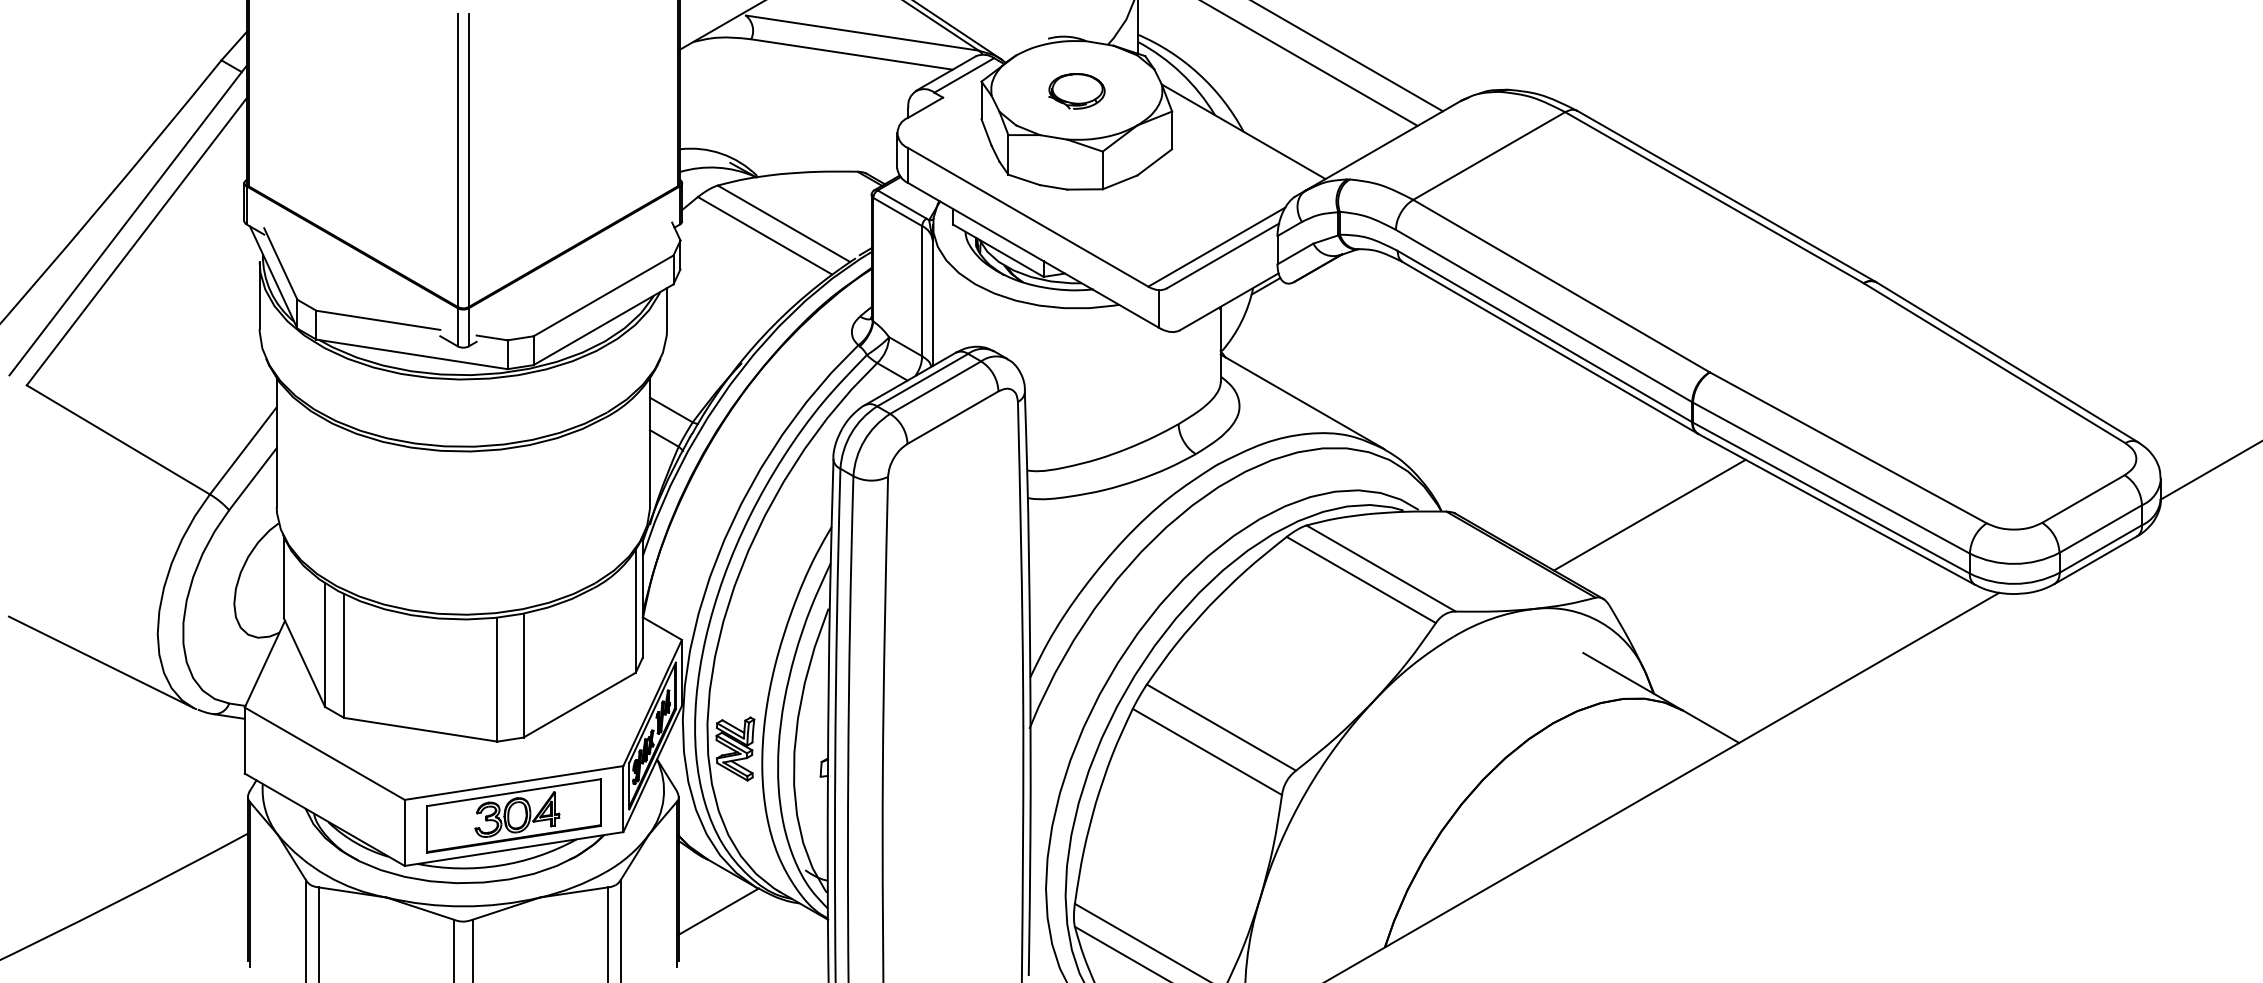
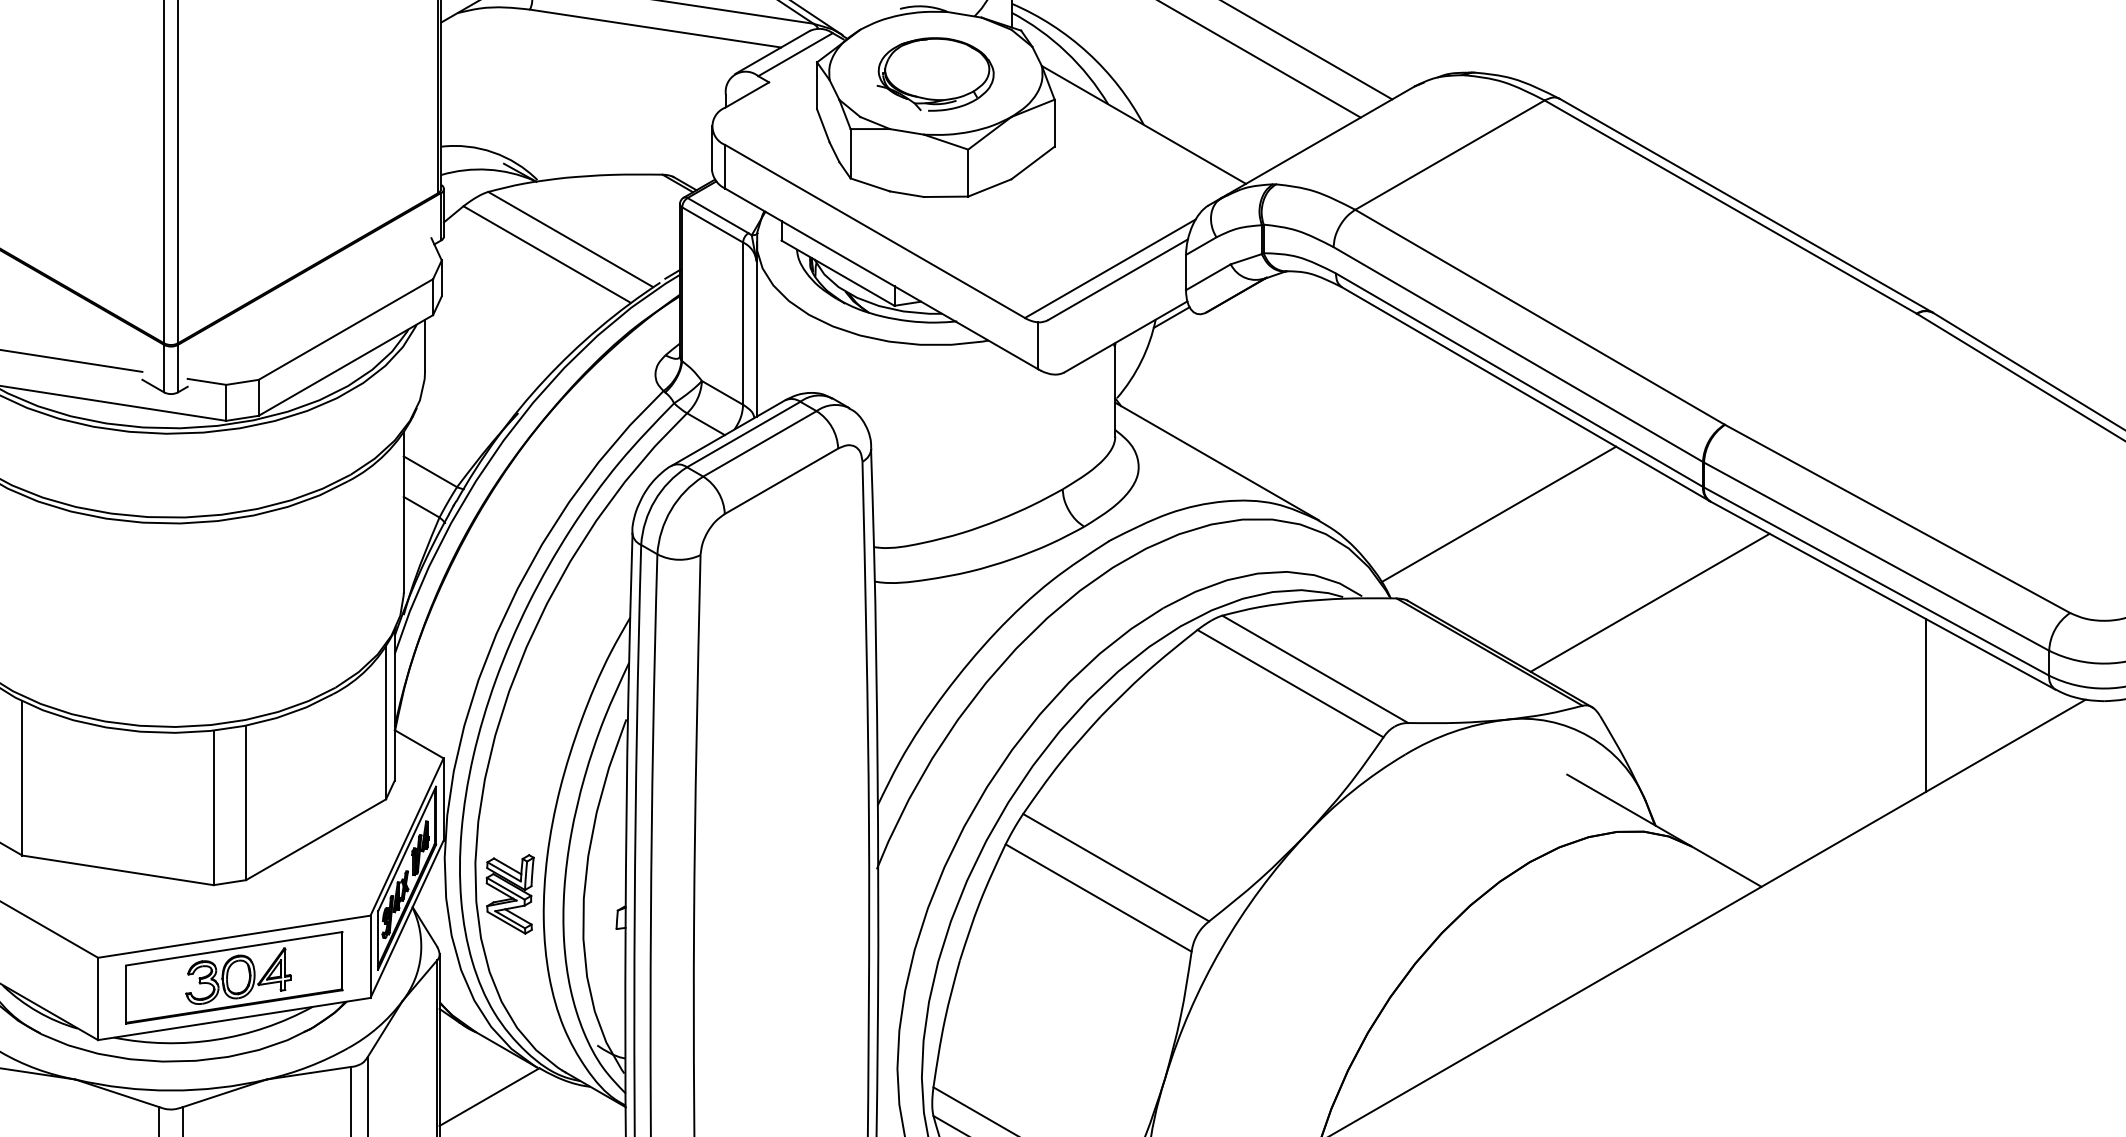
part: (1076, 91) -> (935, 74), size x1.67
line: (1528, 443) -> (1498, 513), added
line: (1870, 597) -> (1925, 705), added

